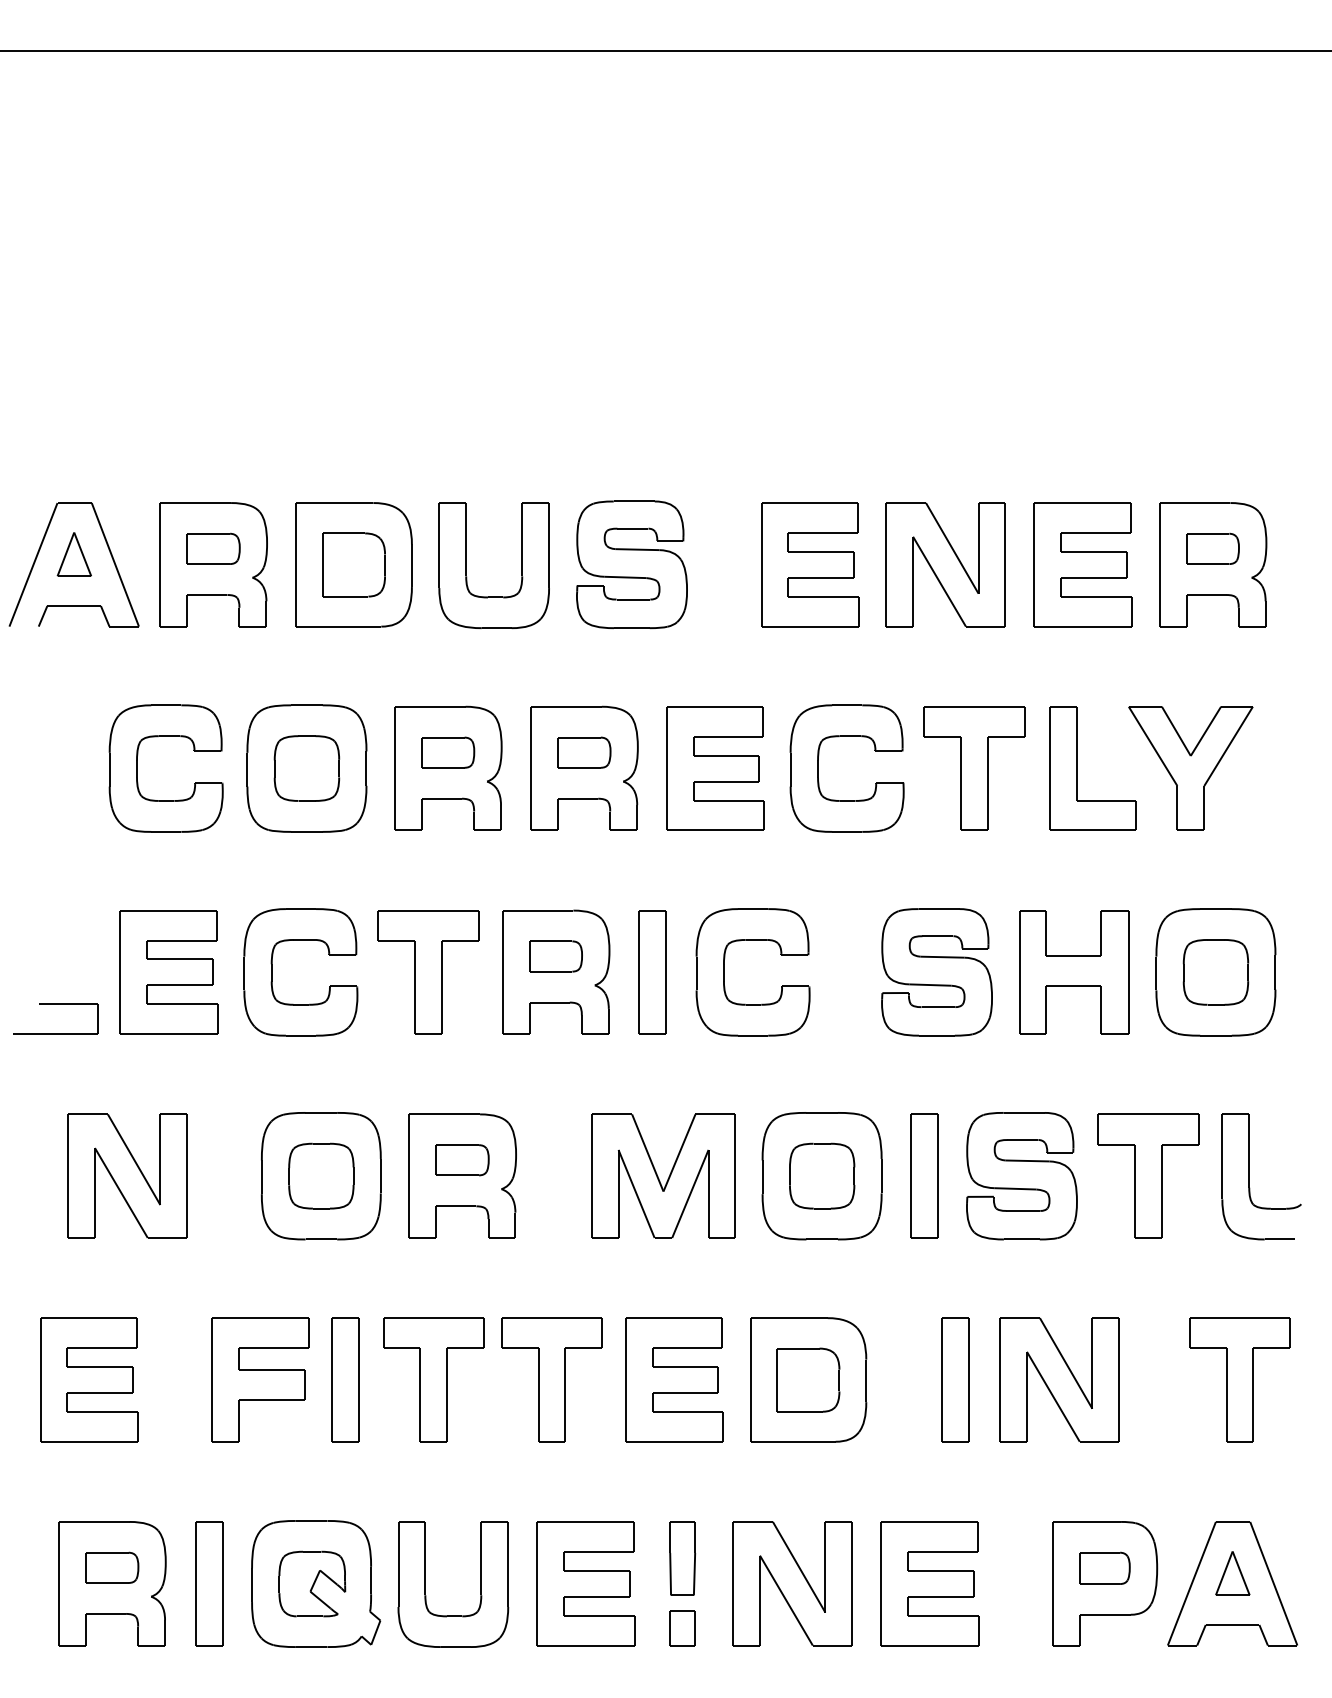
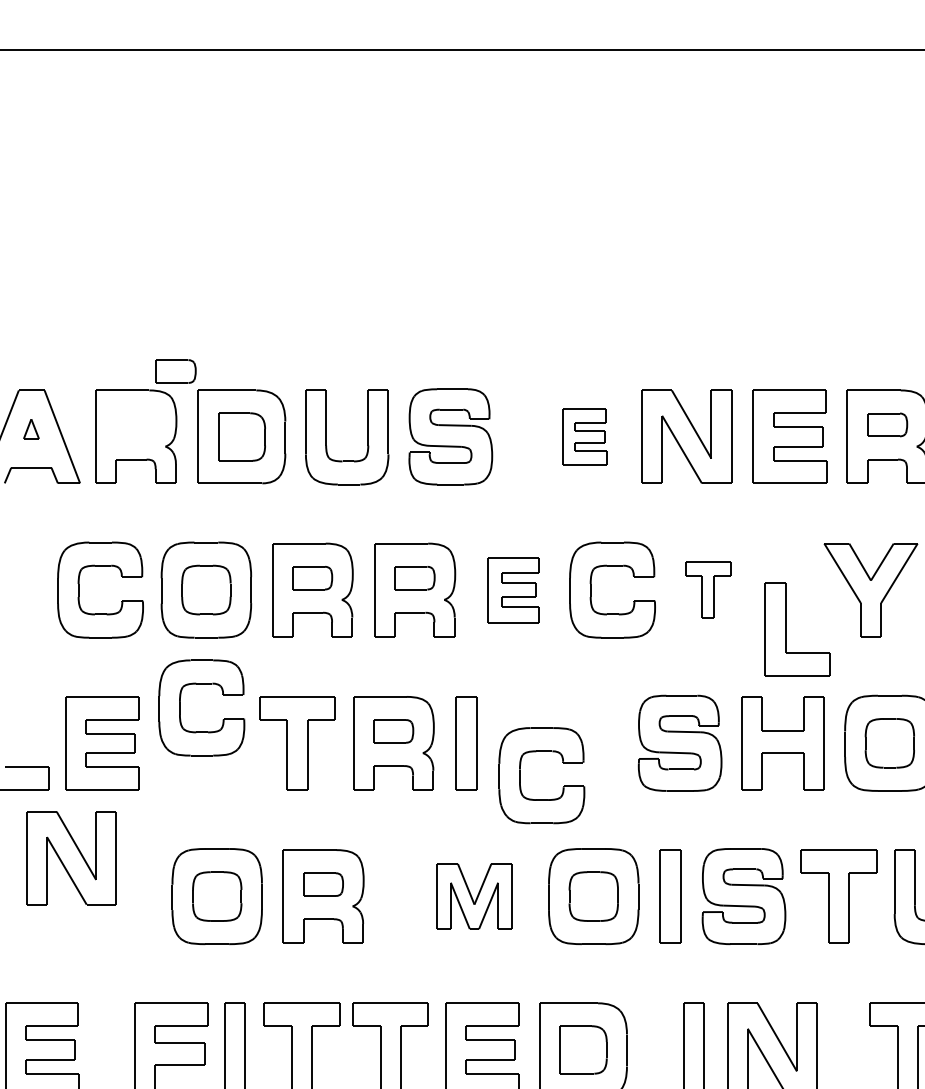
part: (213, 548) -> (175, 371), moved
part: (73, 554) -> (30, 429), size x0.6
part: (810, 564) -> (585, 436), size x0.6
part: (715, 768) -> (513, 590), size x0.7
part: (974, 768) -> (708, 590), size x0.6
part: (1077, 768) -> (785, 629), moved
part: (272, 972) -> (180, 708), moved
part: (724, 972) -> (520, 775), moved
part: (127, 1175) -> (71, 857), moved
part: (663, 1175) -> (474, 896), size x0.7

